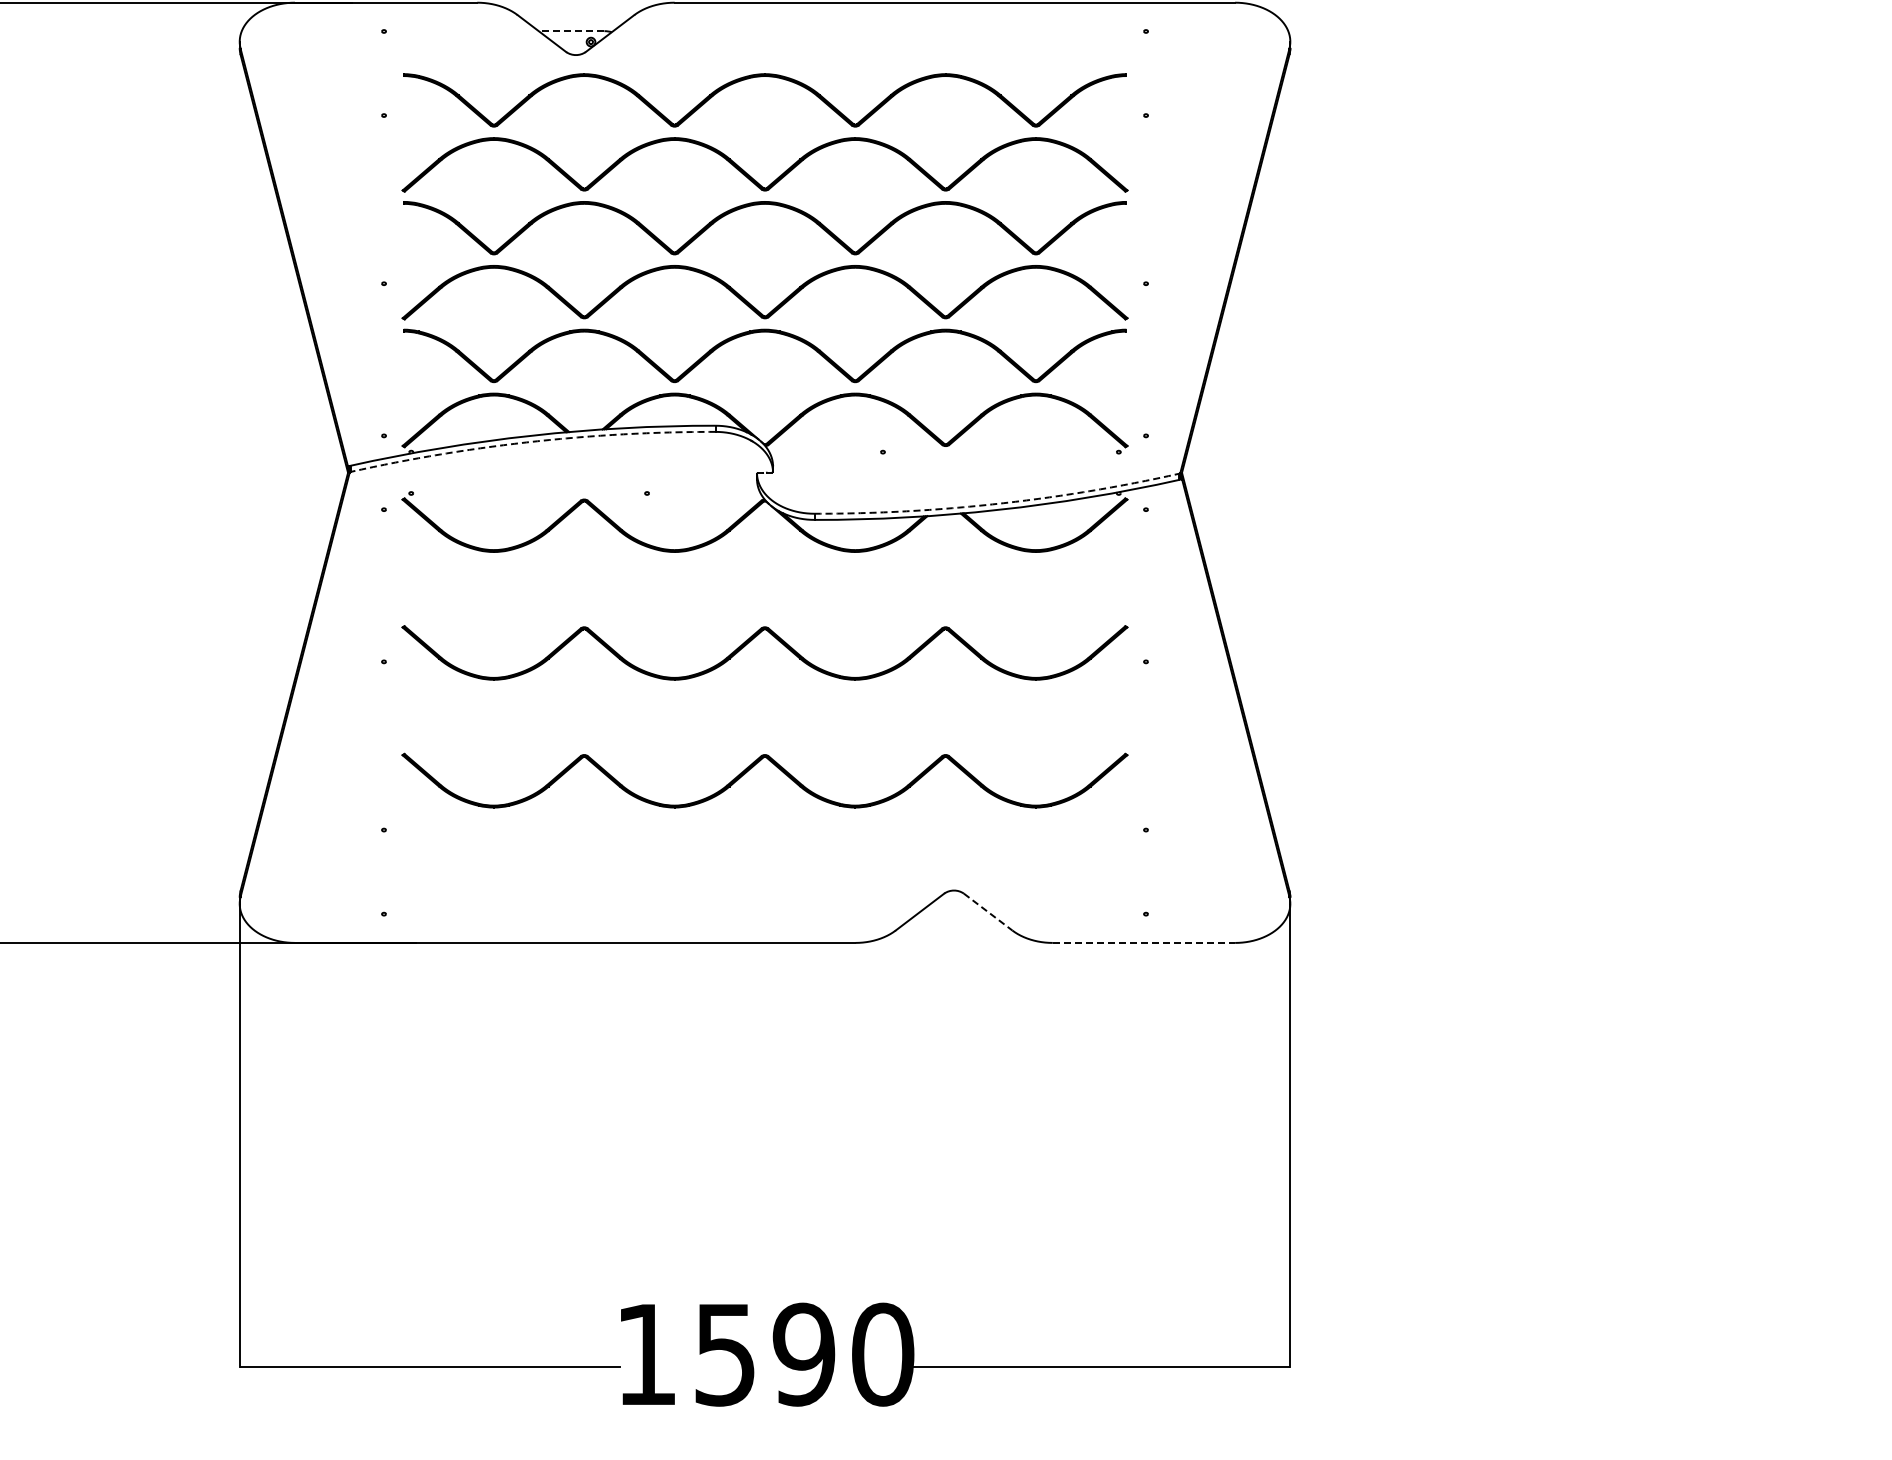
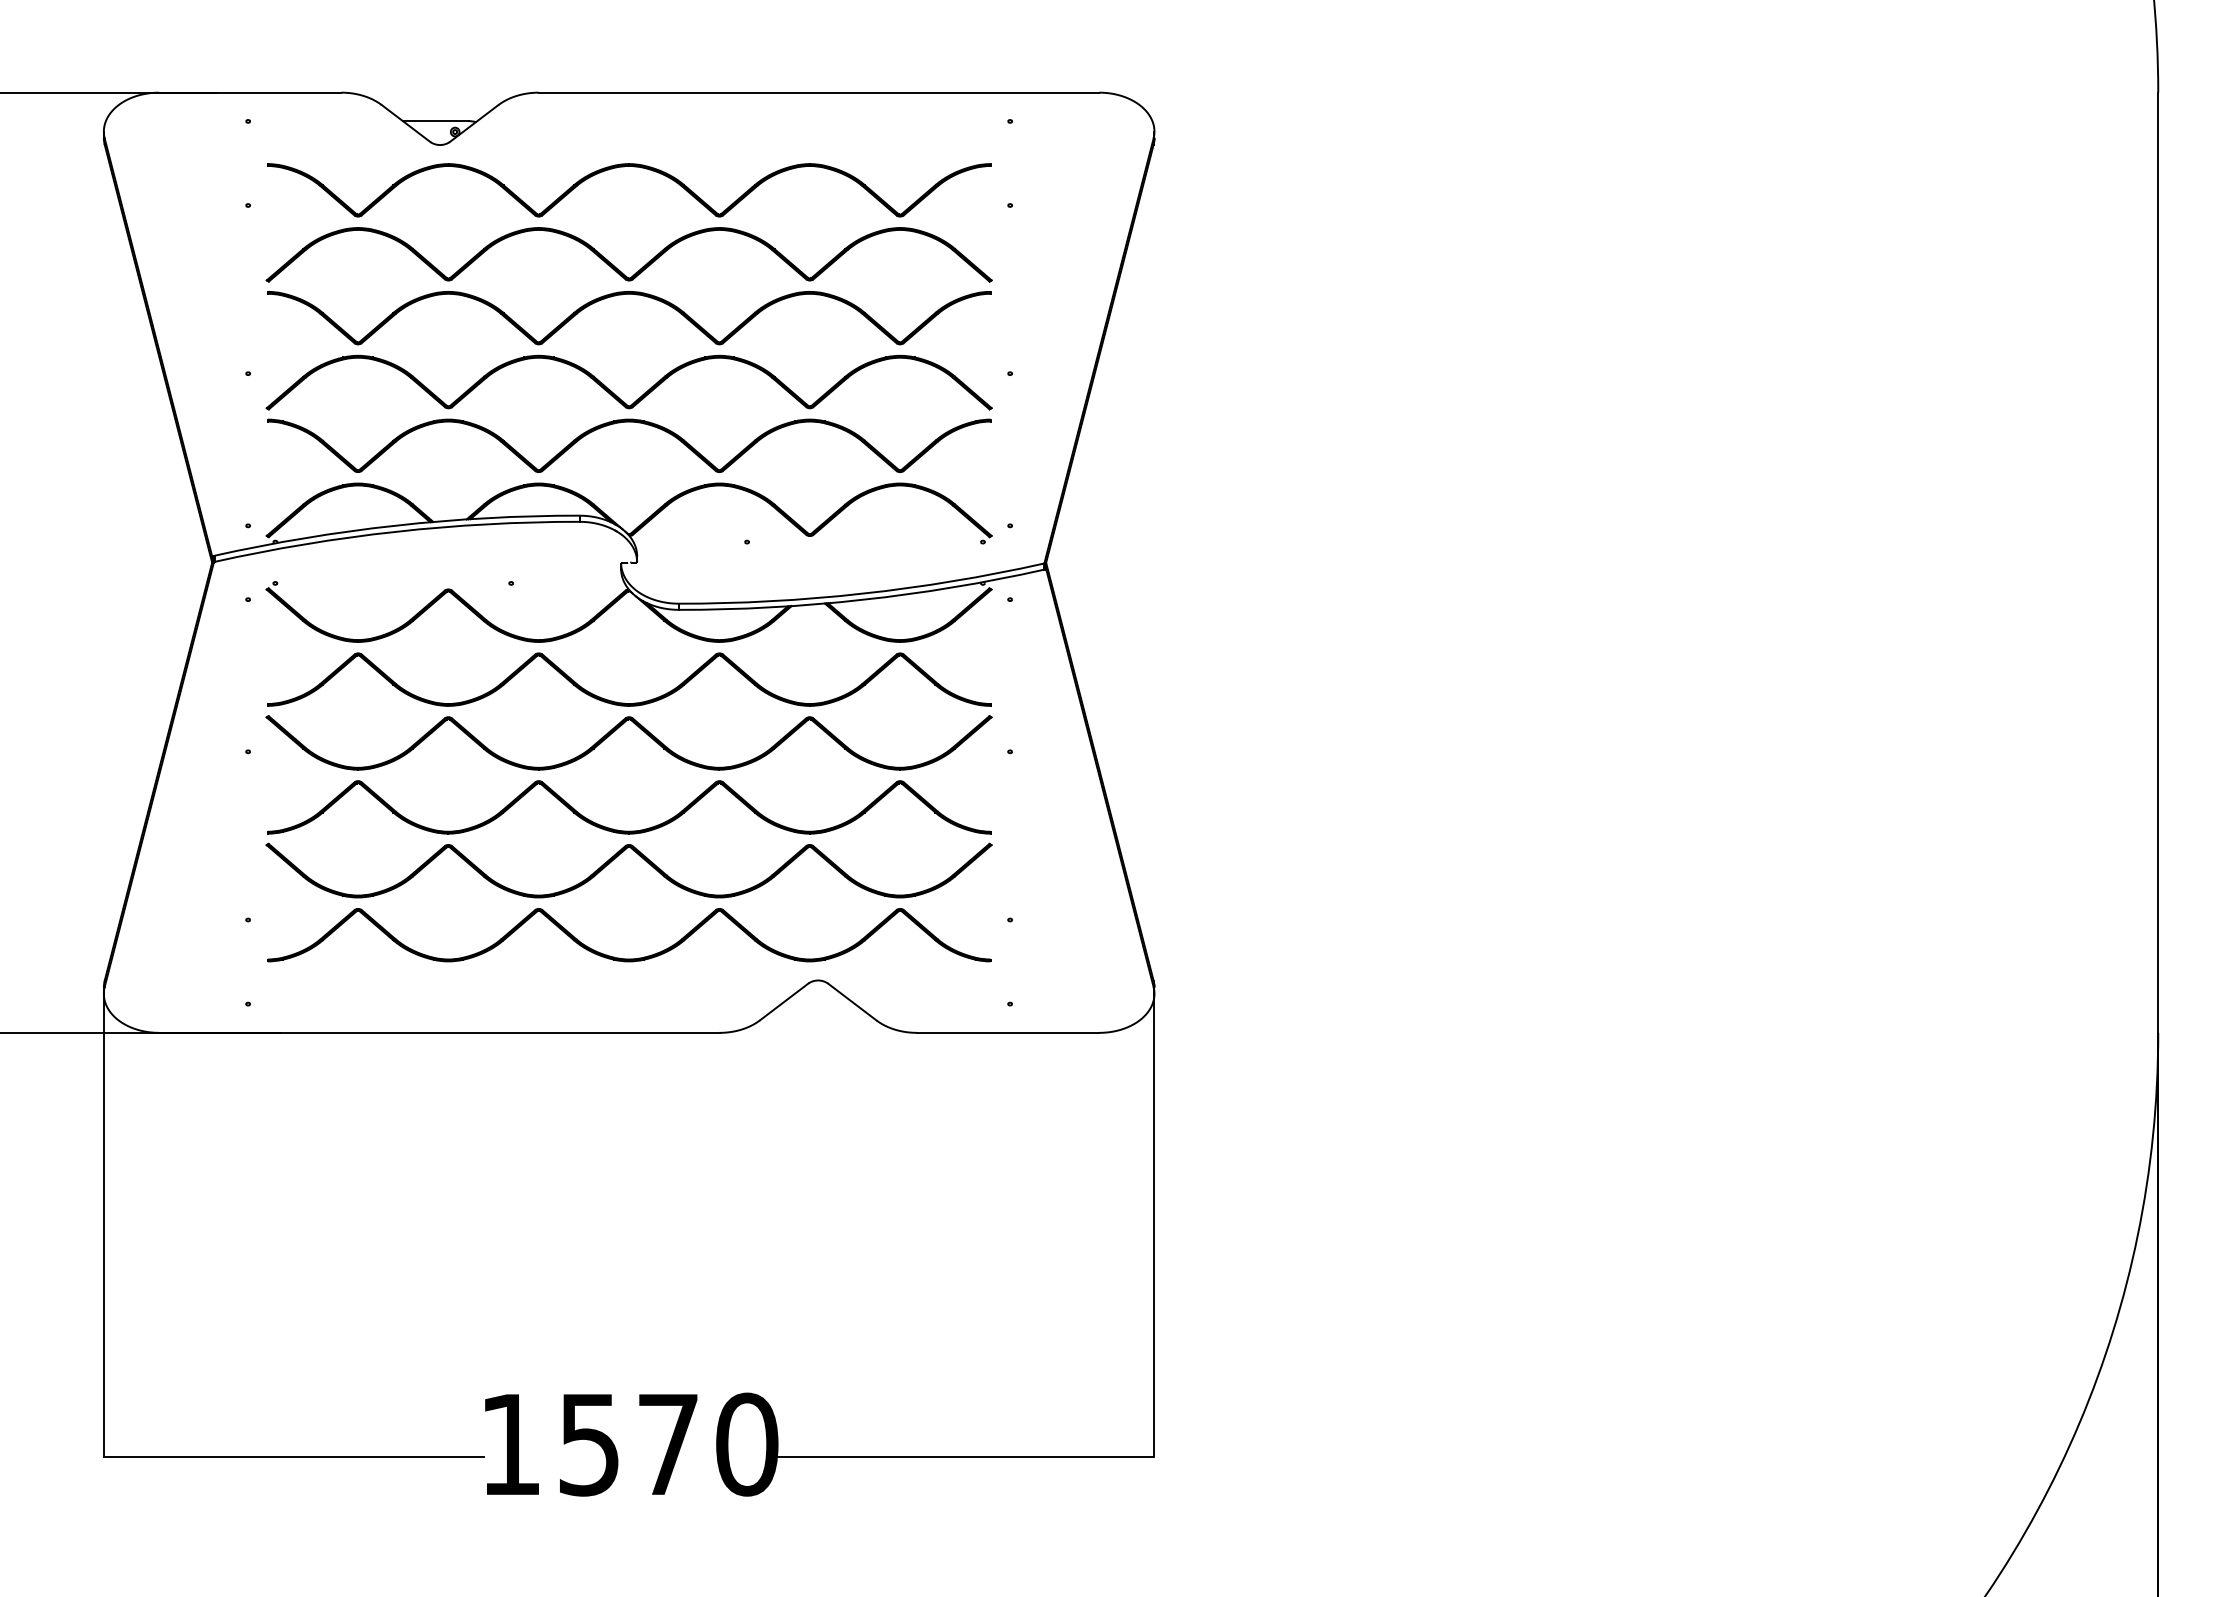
line: (571, 31) -> (435, 121), dashed -> solid
arc: (532, 441) -> (396, 531), dashed -> solid
arc: (998, 503) -> (862, 593), dashed -> solid
part: (769, 612) -> (633, 702), added
part: (765, 740) -> (629, 830), added
part: (765, 868) -> (629, 958), added
line: (988, 912) -> (852, 1002), dashed -> solid
line: (1144, 942) -> (1008, 1032), dashed -> solid
text: (804, 1354) -> (668, 1444), 1590 -> 1570

